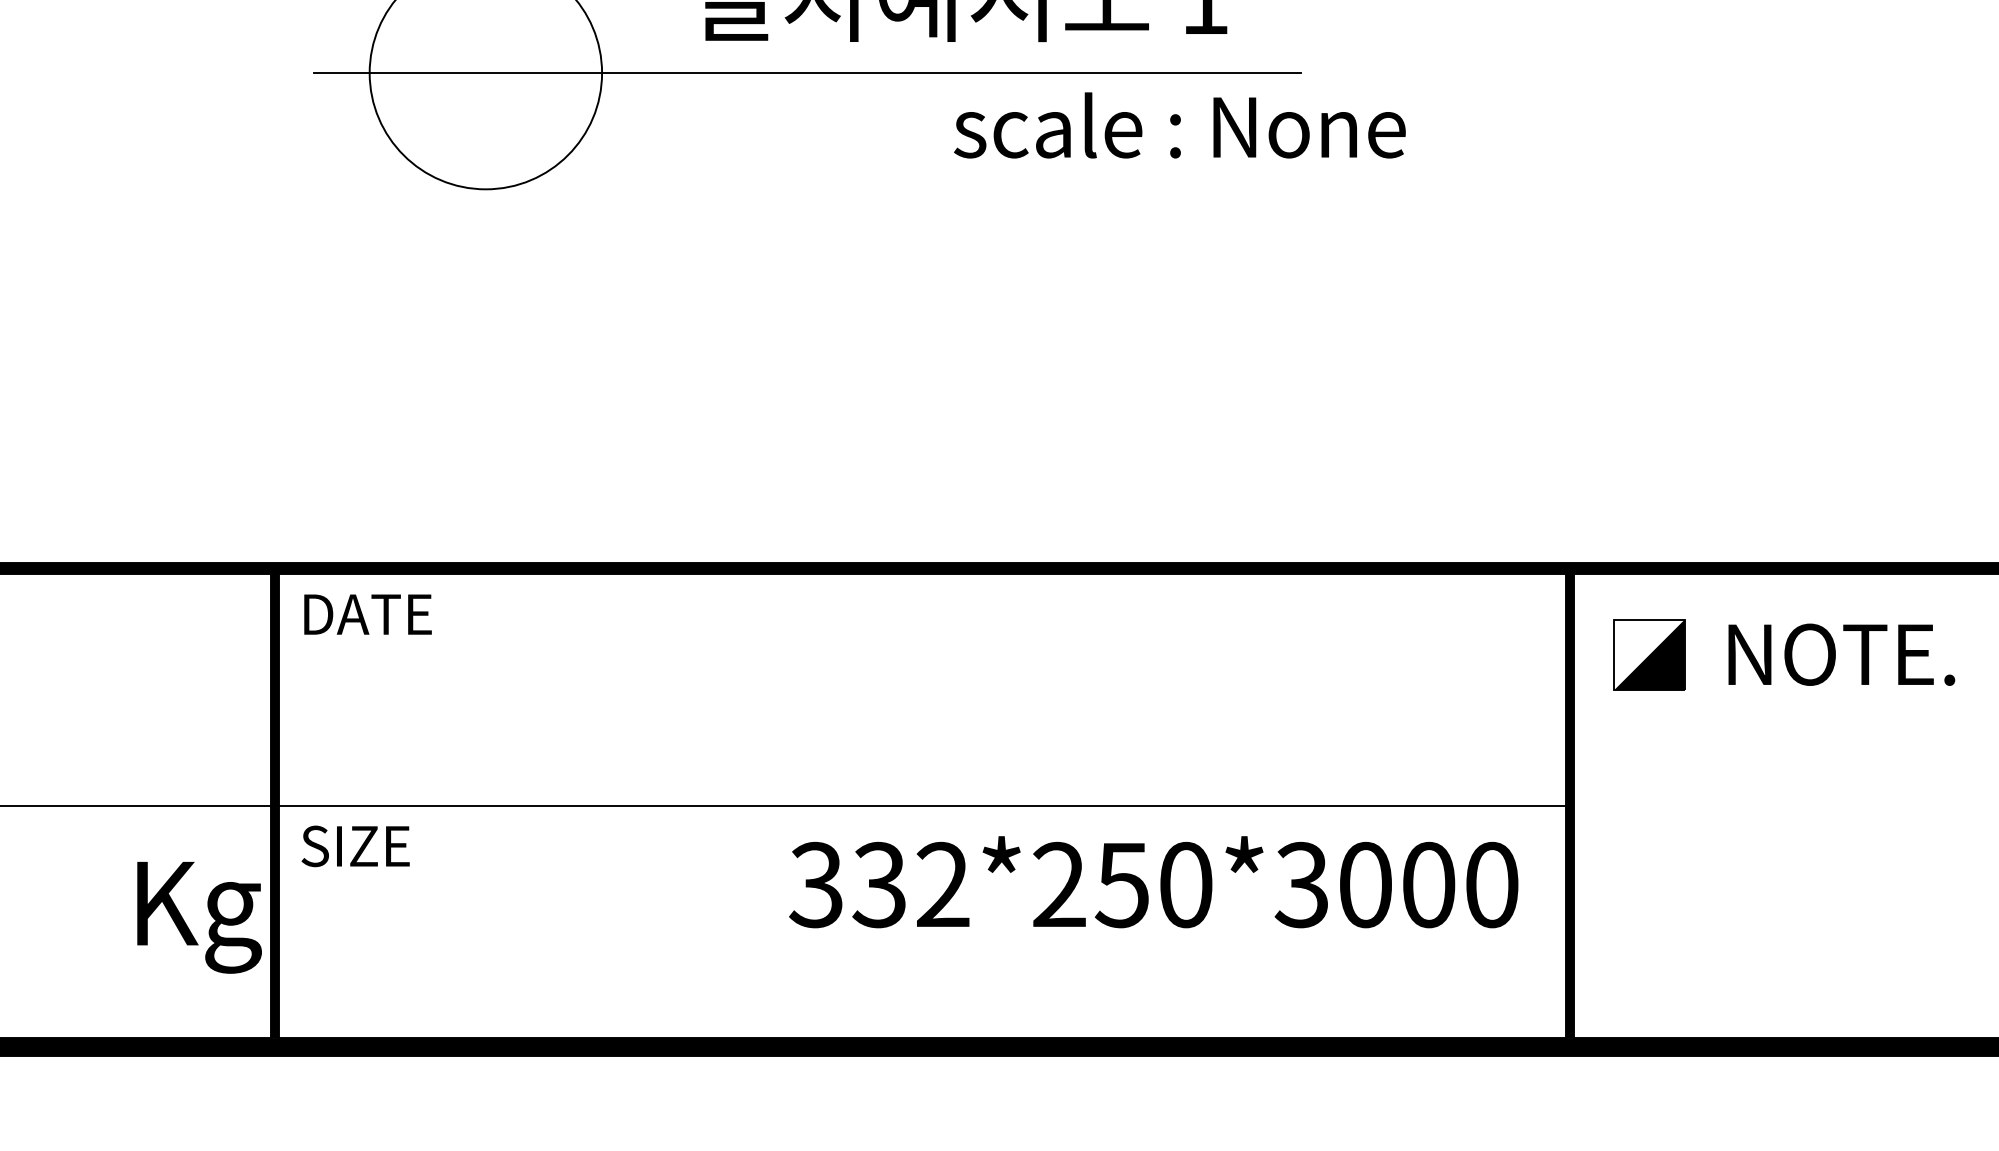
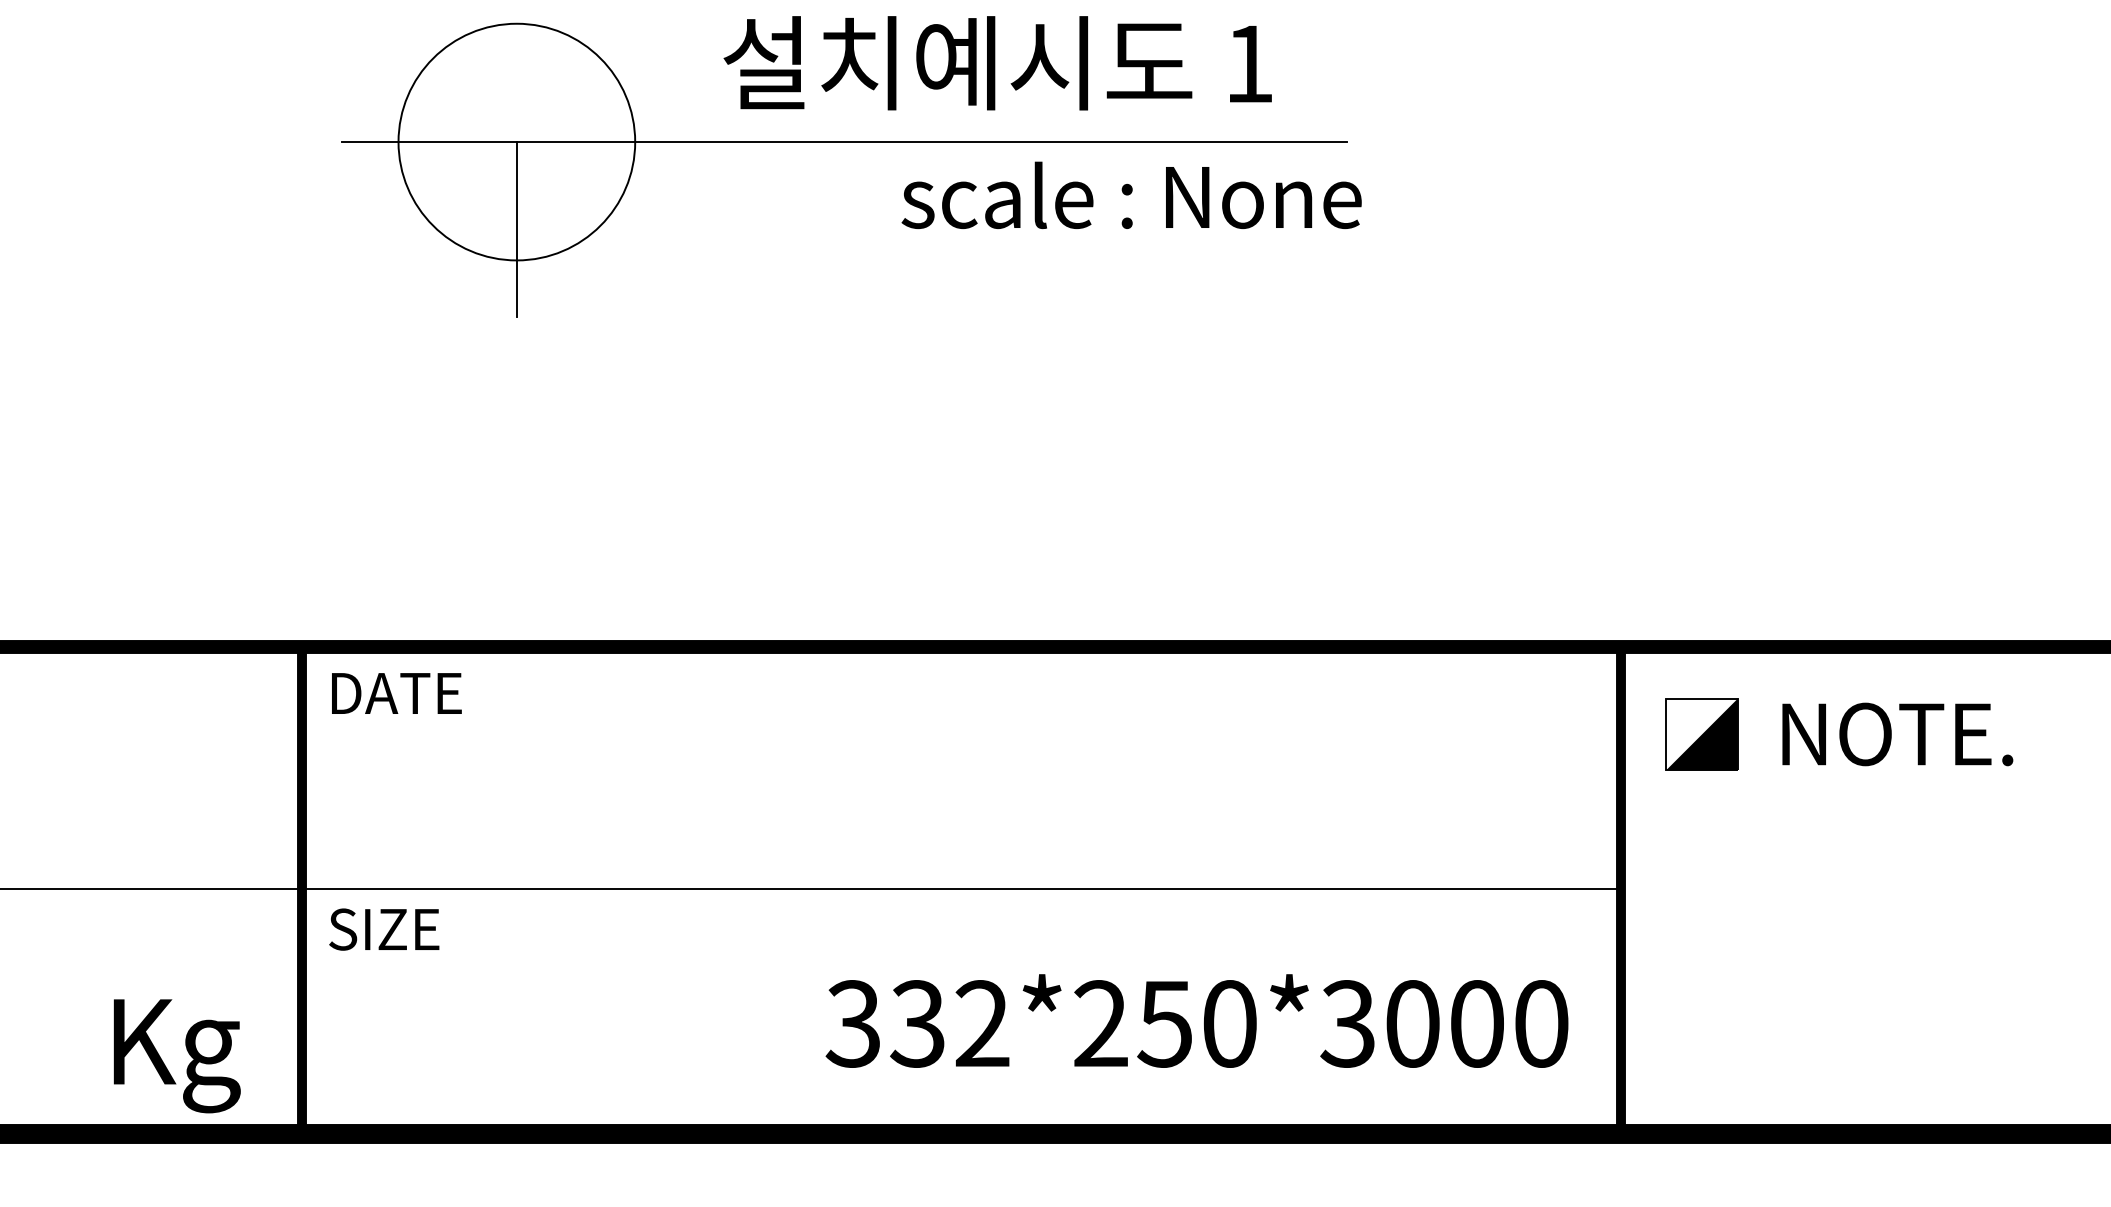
text: (1179, 124) -> (1131, 194), moved
line: (485, 158) -> (516, 229), added
text: (1153, 881) -> (1196, 1020), moved
text: (198, 917) -> (176, 1056), moved

